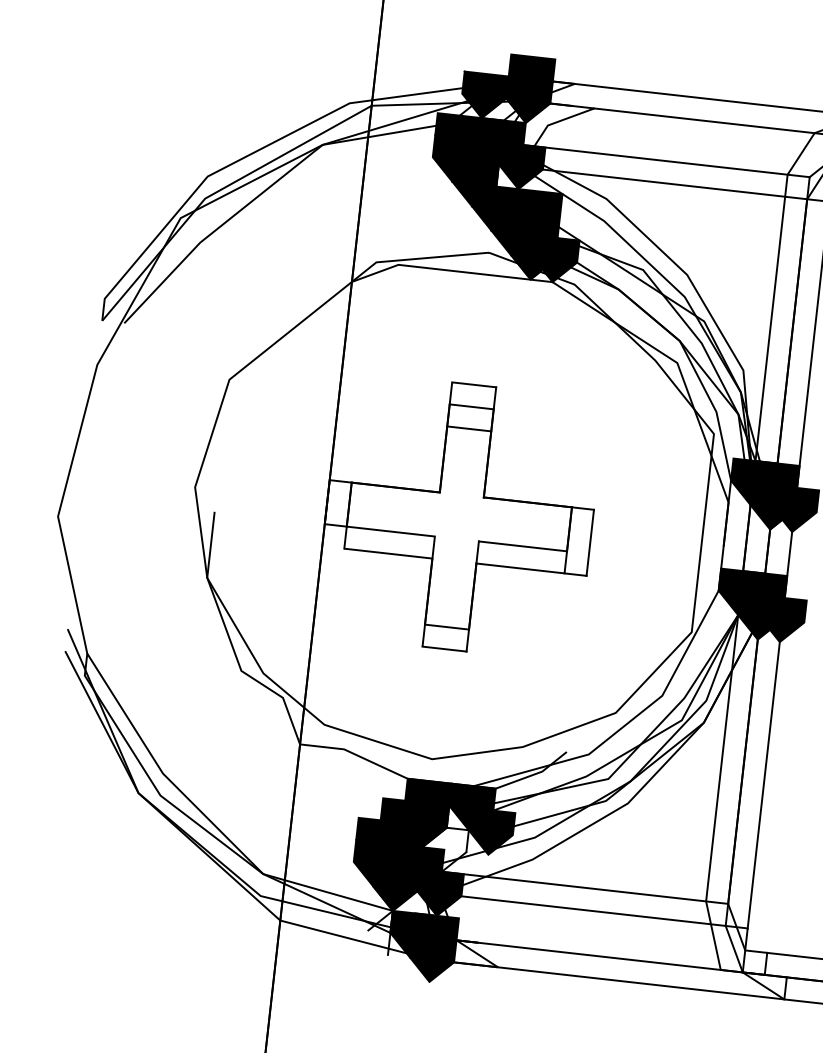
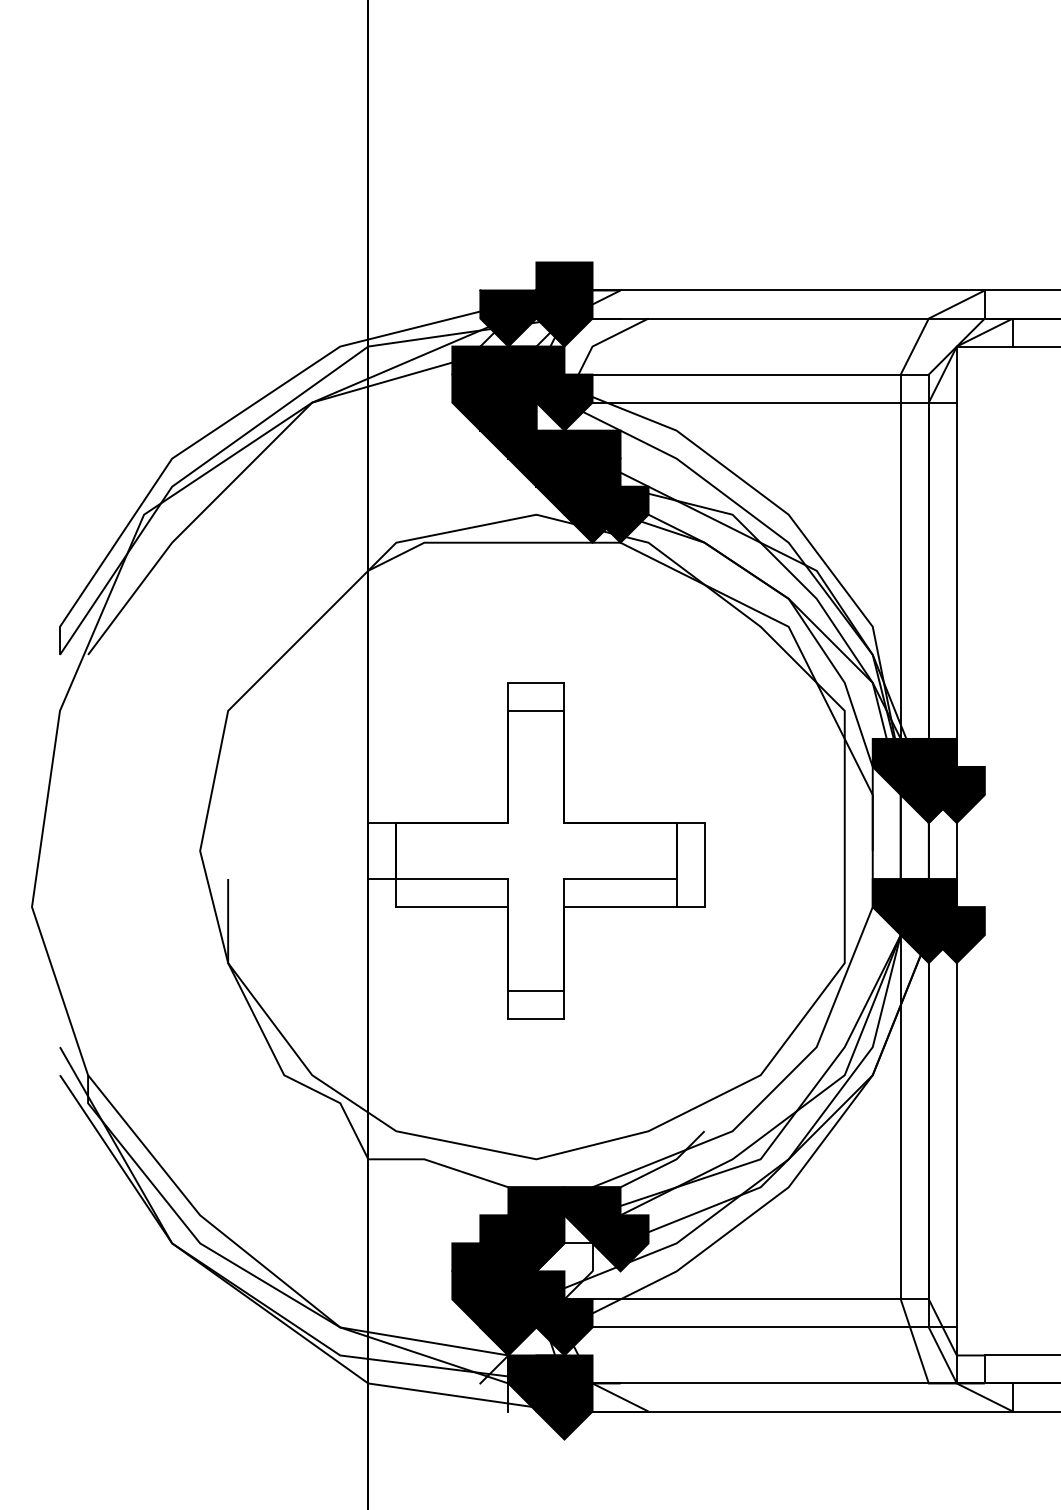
line: (469, 428) -> (536, 738), removed

